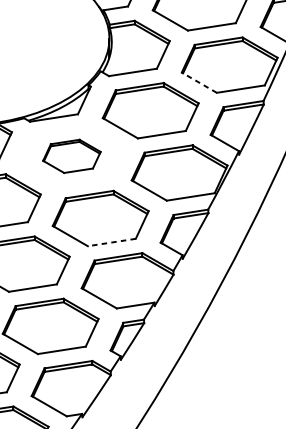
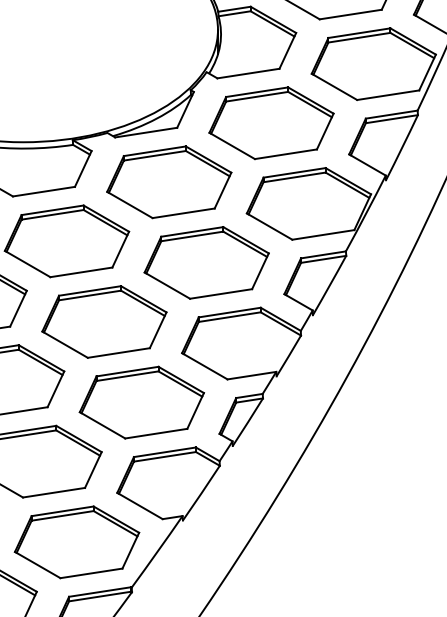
line: (199, 82) -> (334, 86), dashed -> solid
part: (72, 156) -> (169, 182), size x1.67
line: (111, 242) -> (220, 294), dashed -> solid

